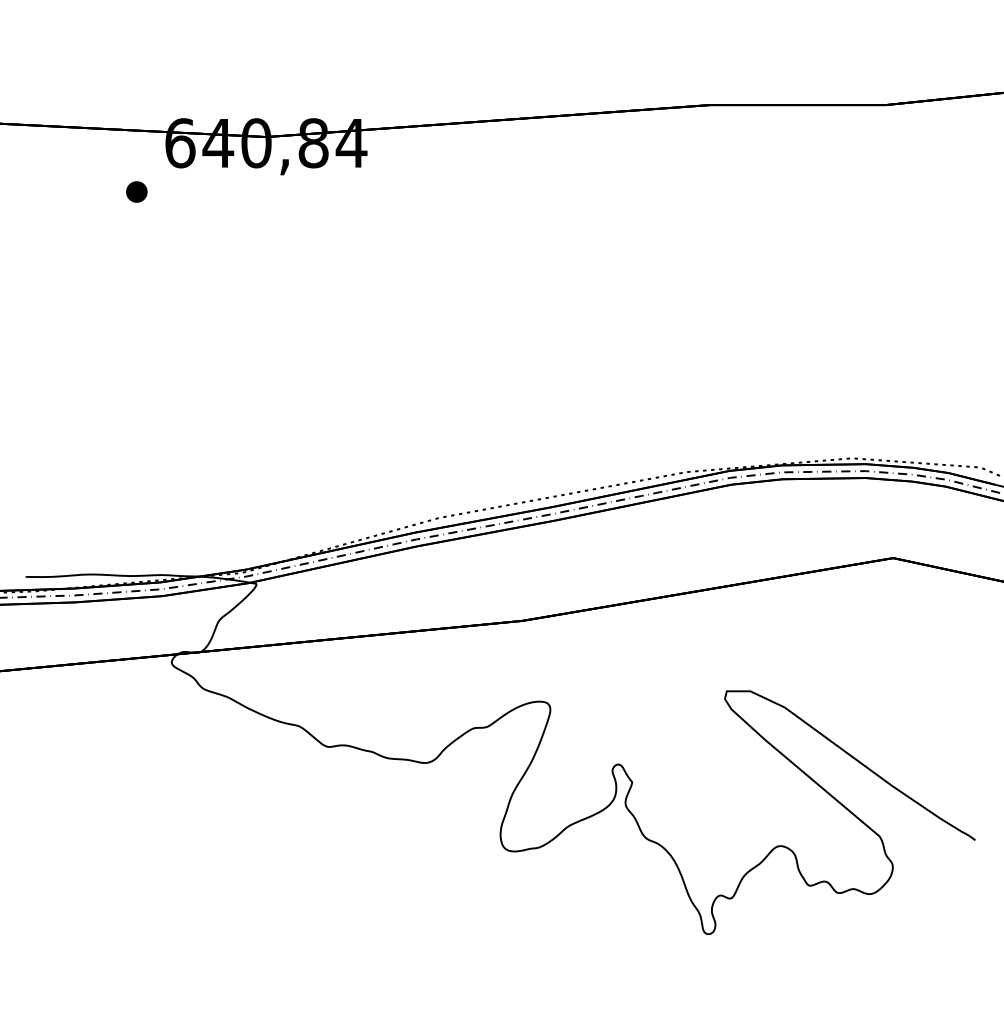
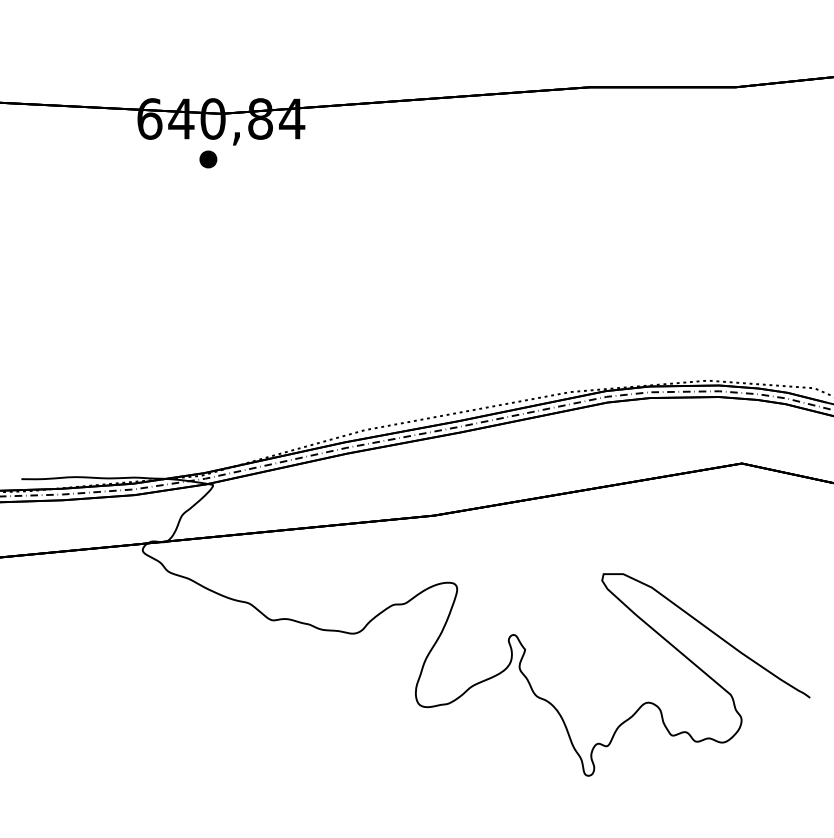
part: (136, 191) -> (208, 159), moved

